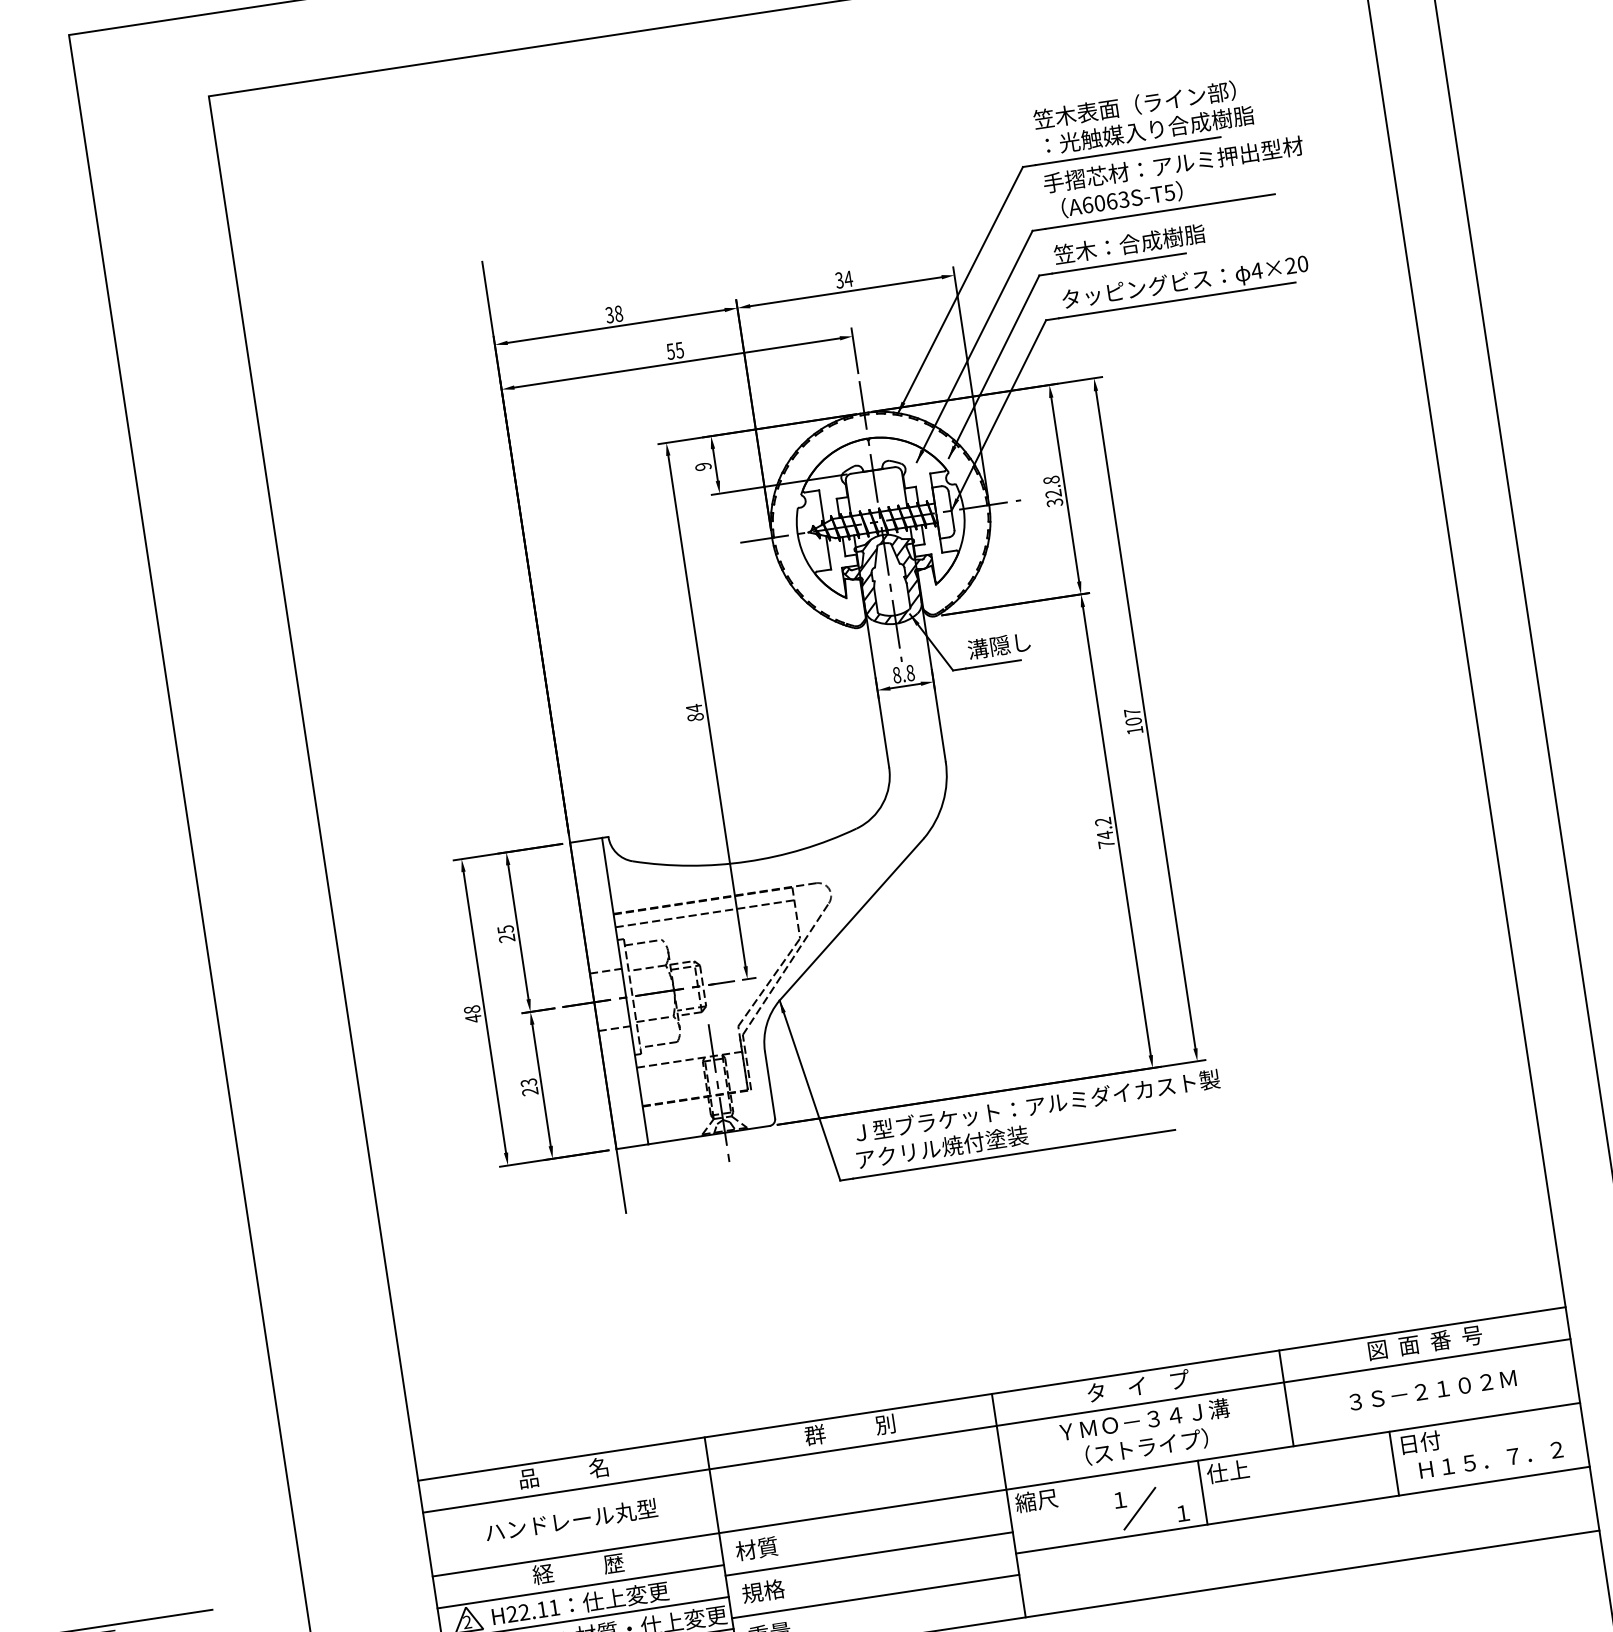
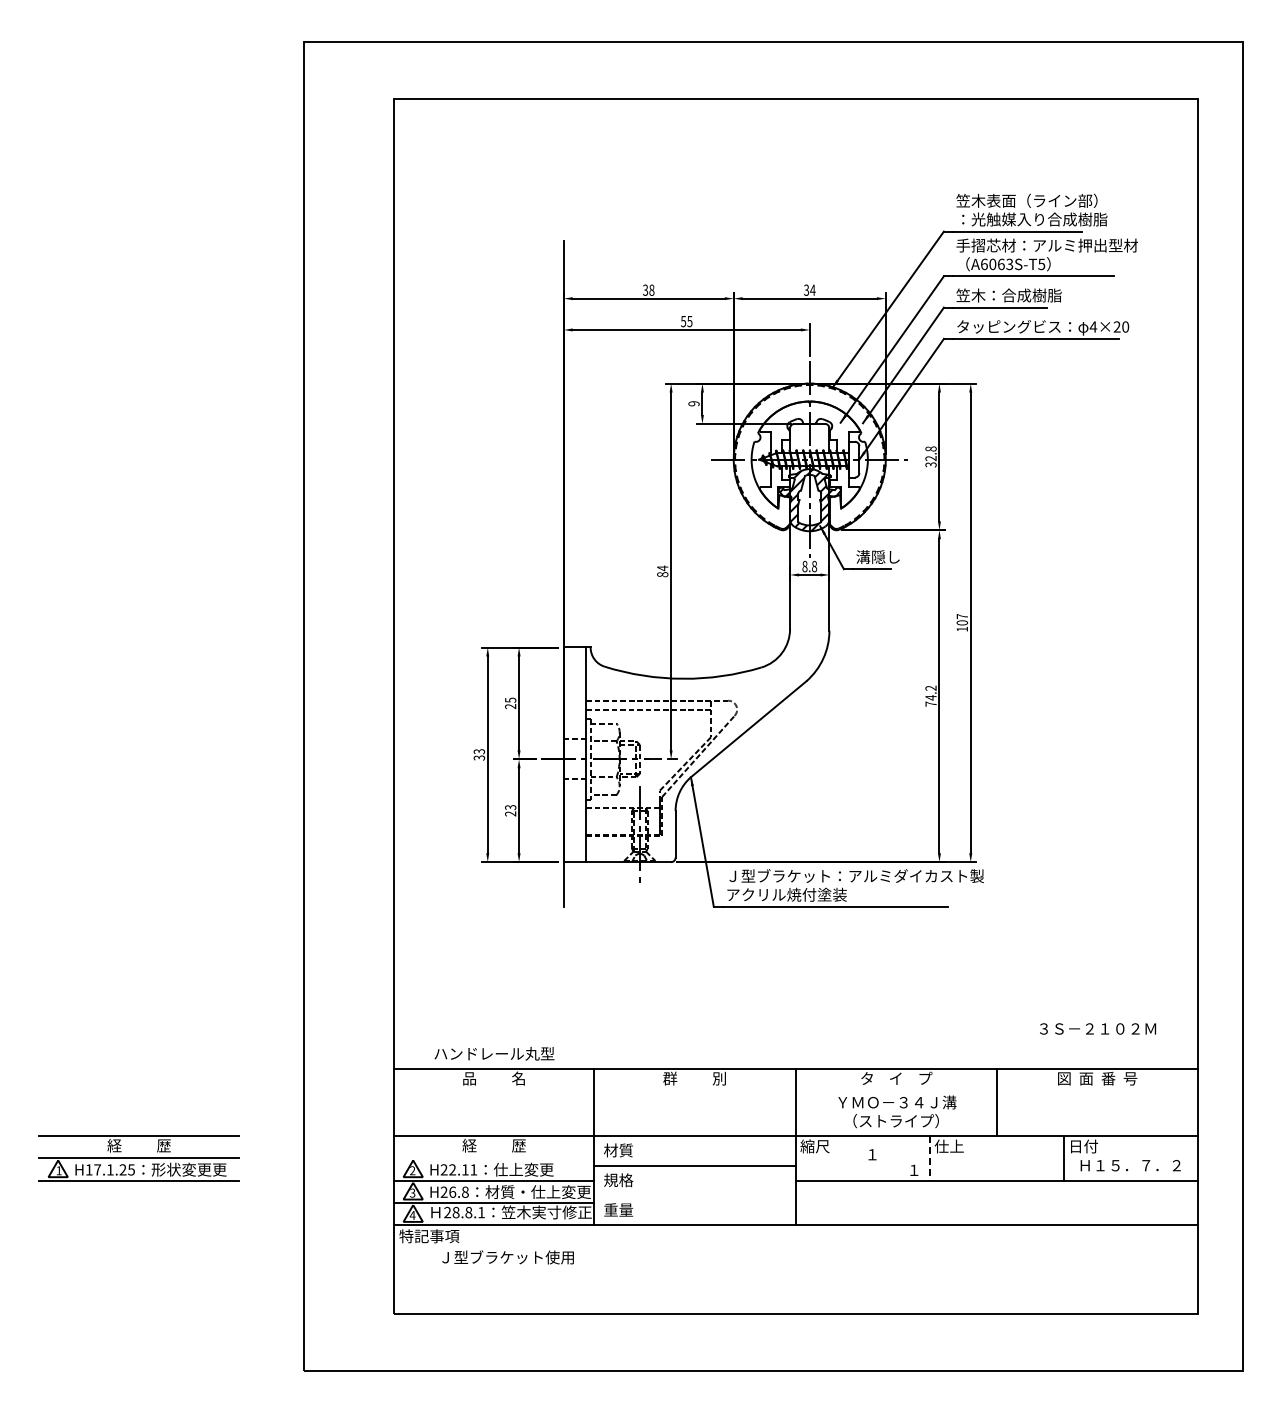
text: (472, 1013) -> (479, 754), 48 -> 33
text: (1433, 1389) -> (1098, 1028), moved
line: (996, 1426) -> (795, 1091), removed
line: (1202, 1493) -> (929, 1158), solid -> dashed
line: (1139, 1508) -> (884, 1162), removed
text: (571, 1519) -> (494, 1053), moved
line: (580, 1587) -> (493, 1158), removed
line: (875, 1596) -> (694, 1195), removed

